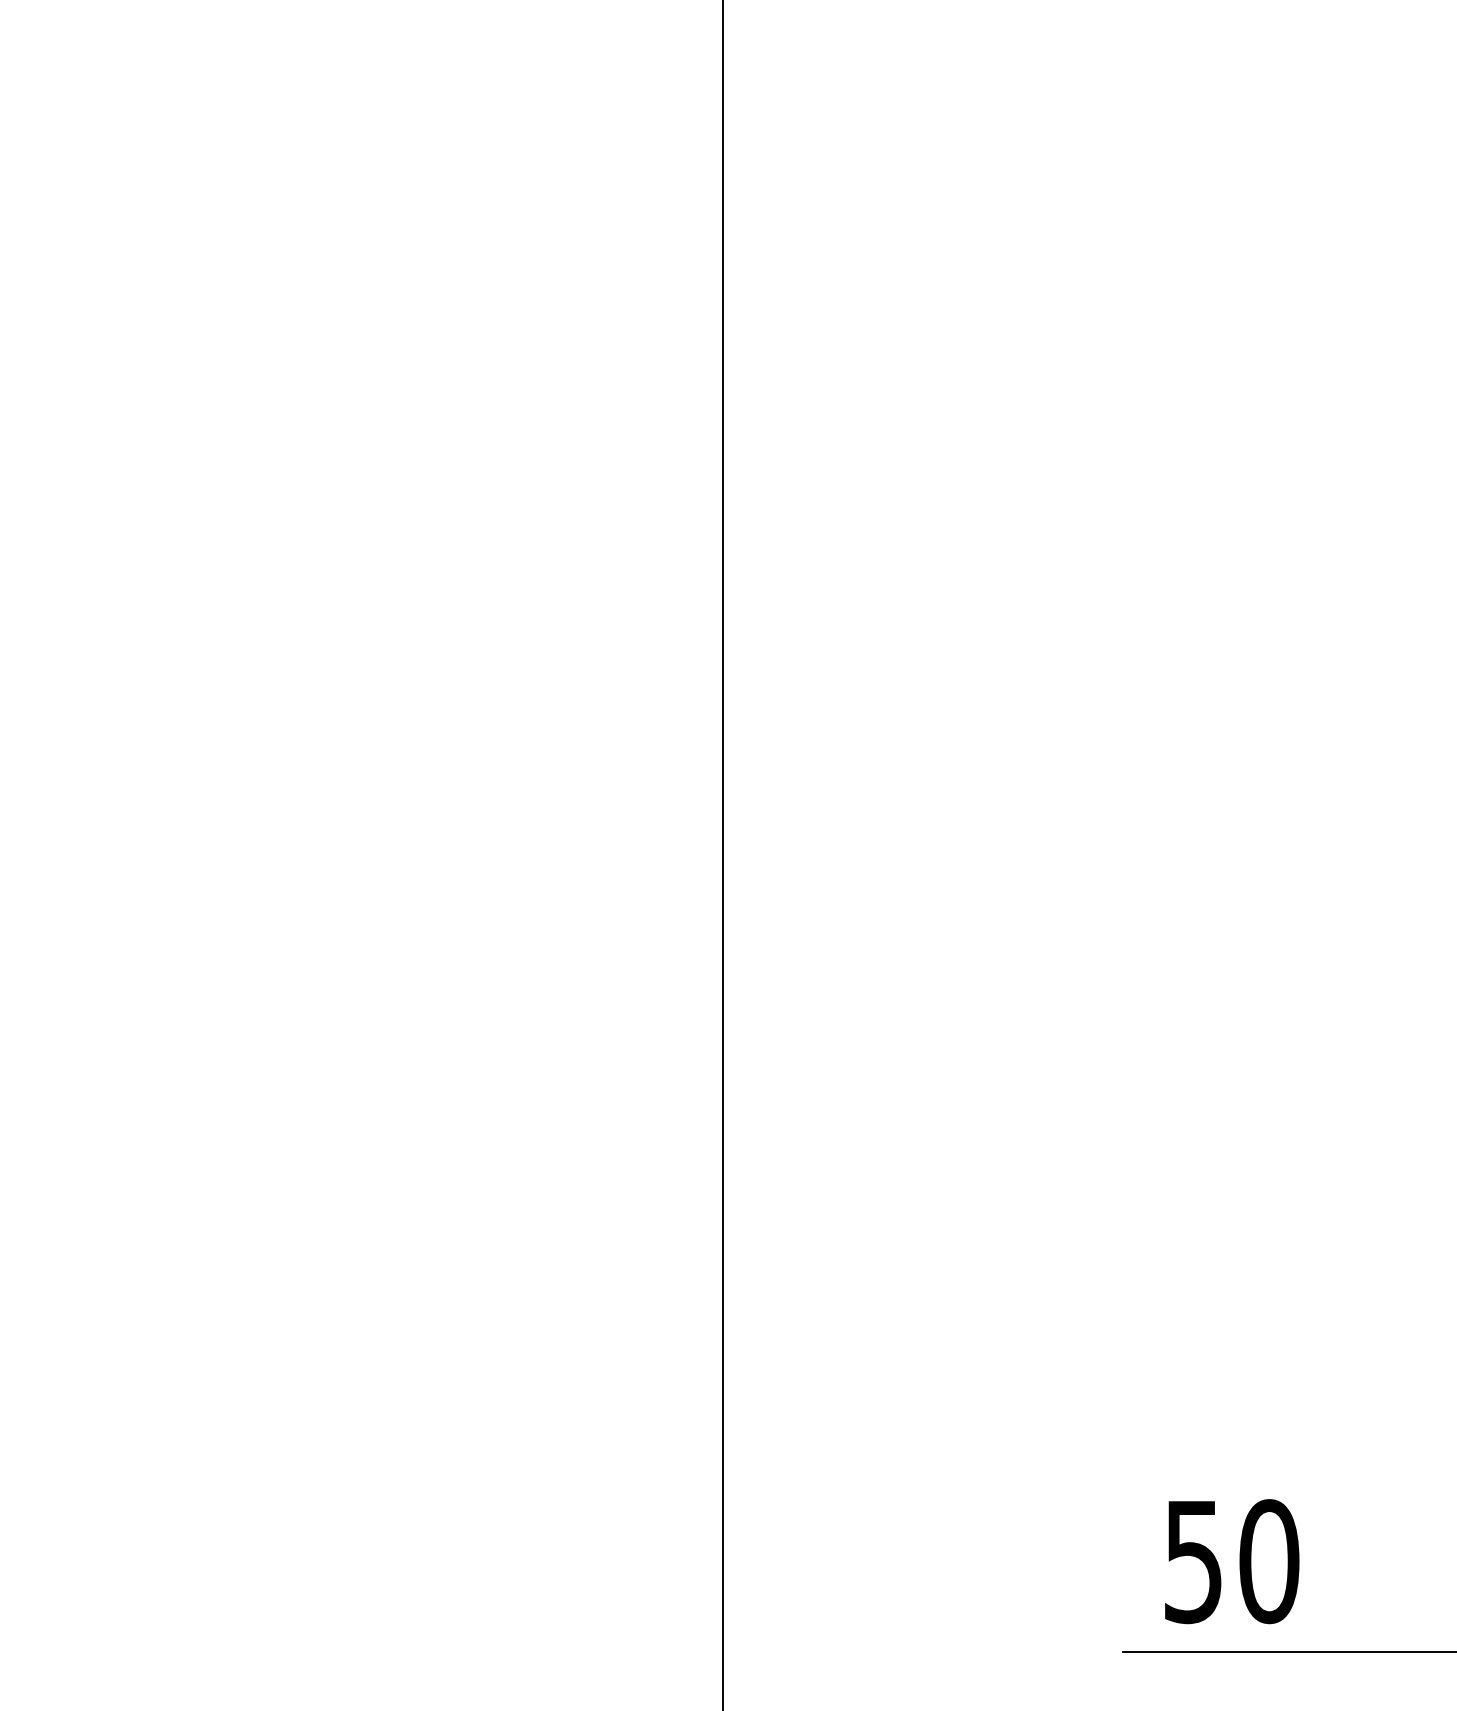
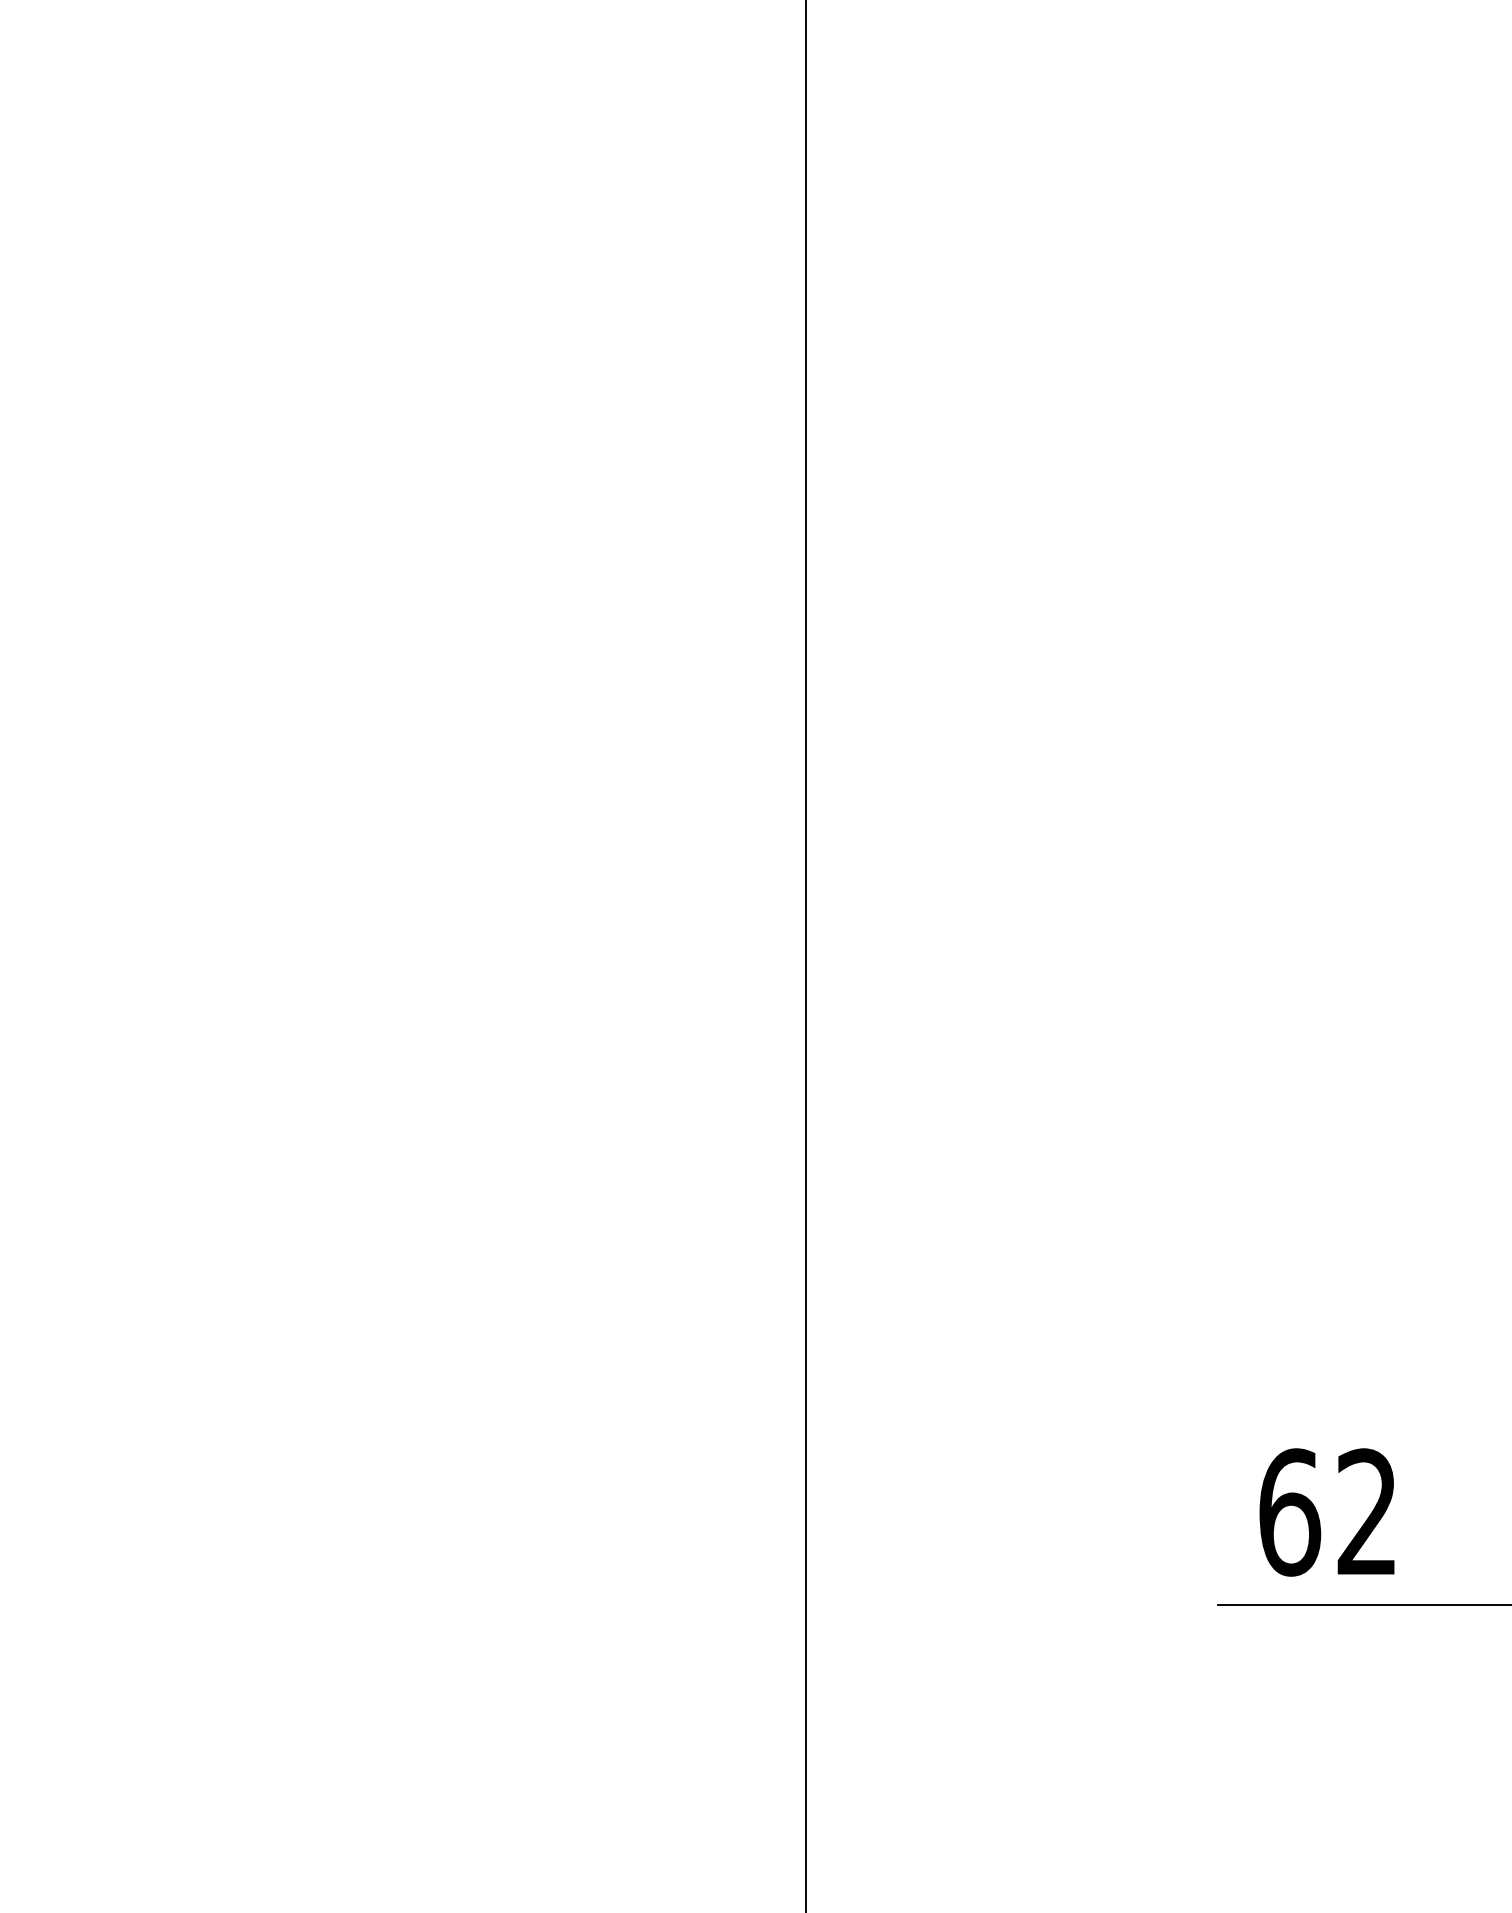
text: (1231, 1561) -> (1328, 1512), 50 -> 62

